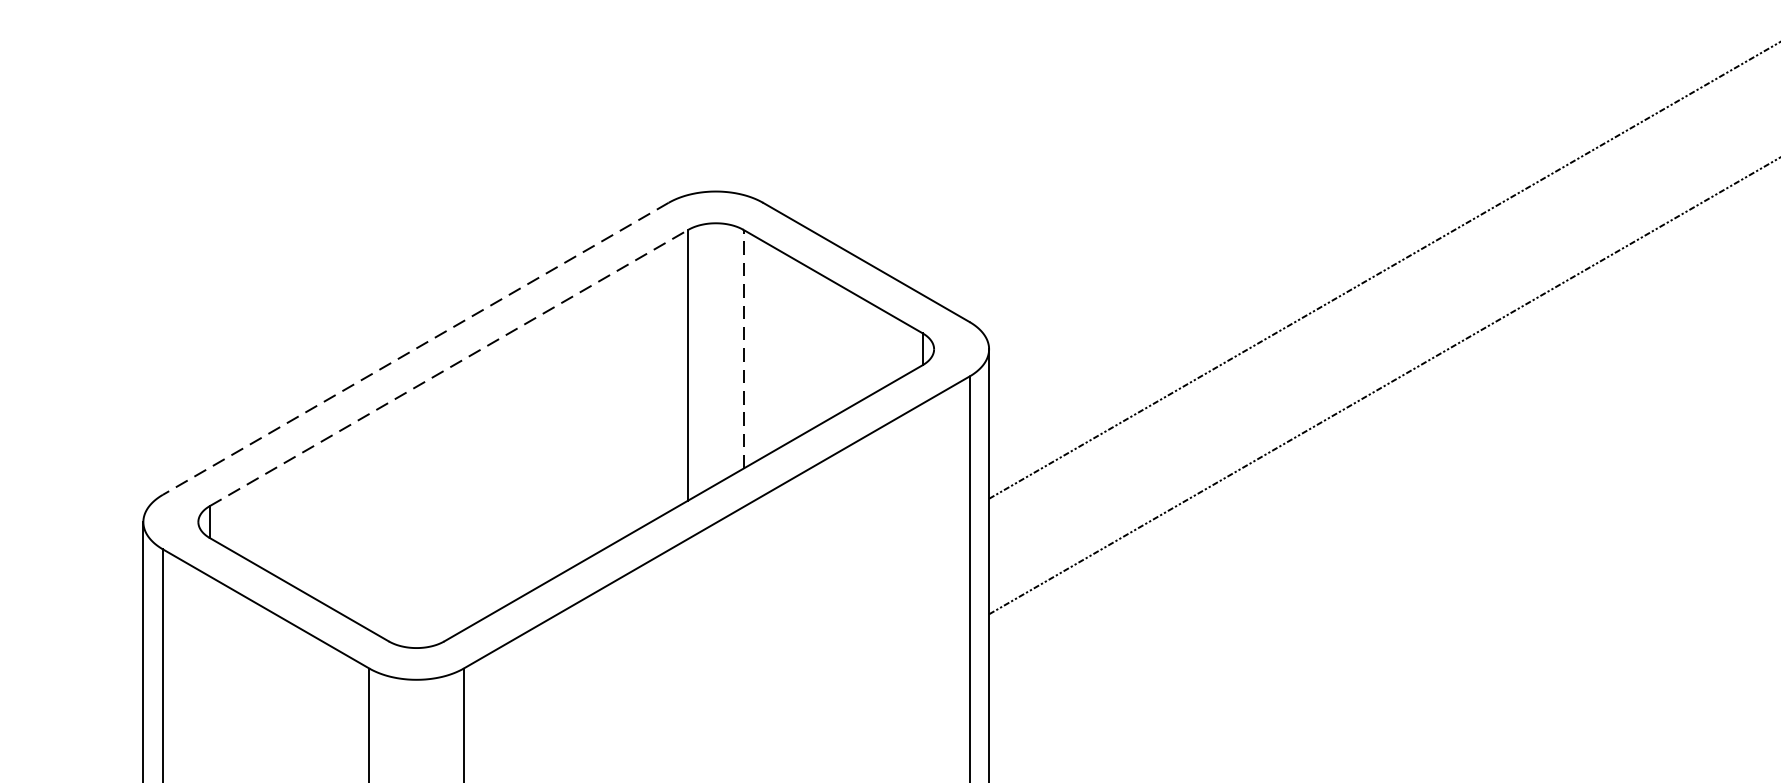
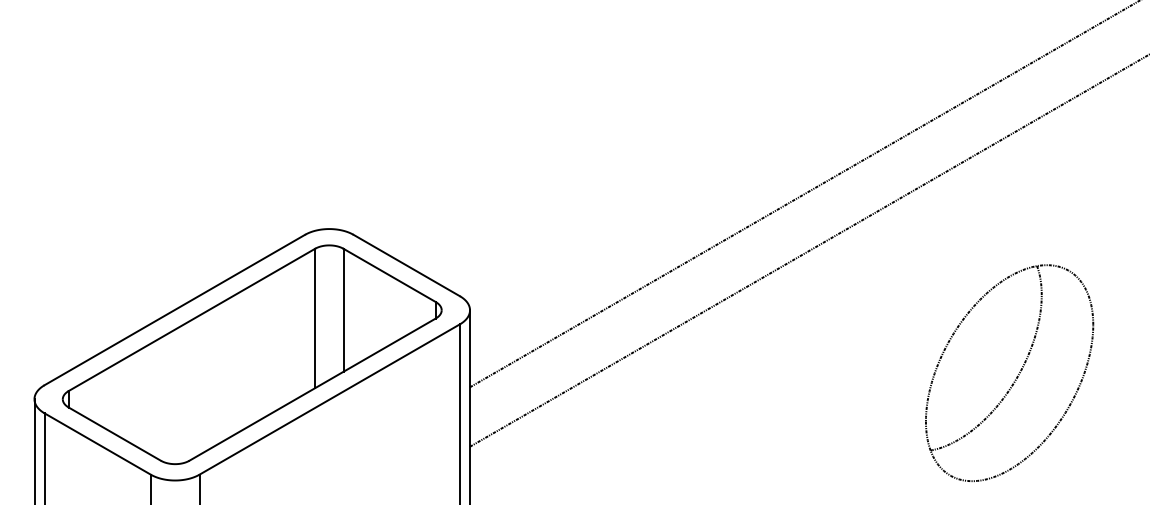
line: (743, 347) -> (343, 309), dashed -> solid
line: (415, 349) -> (174, 310), dashed -> solid
line: (450, 367) -> (192, 319), dashed -> solid

